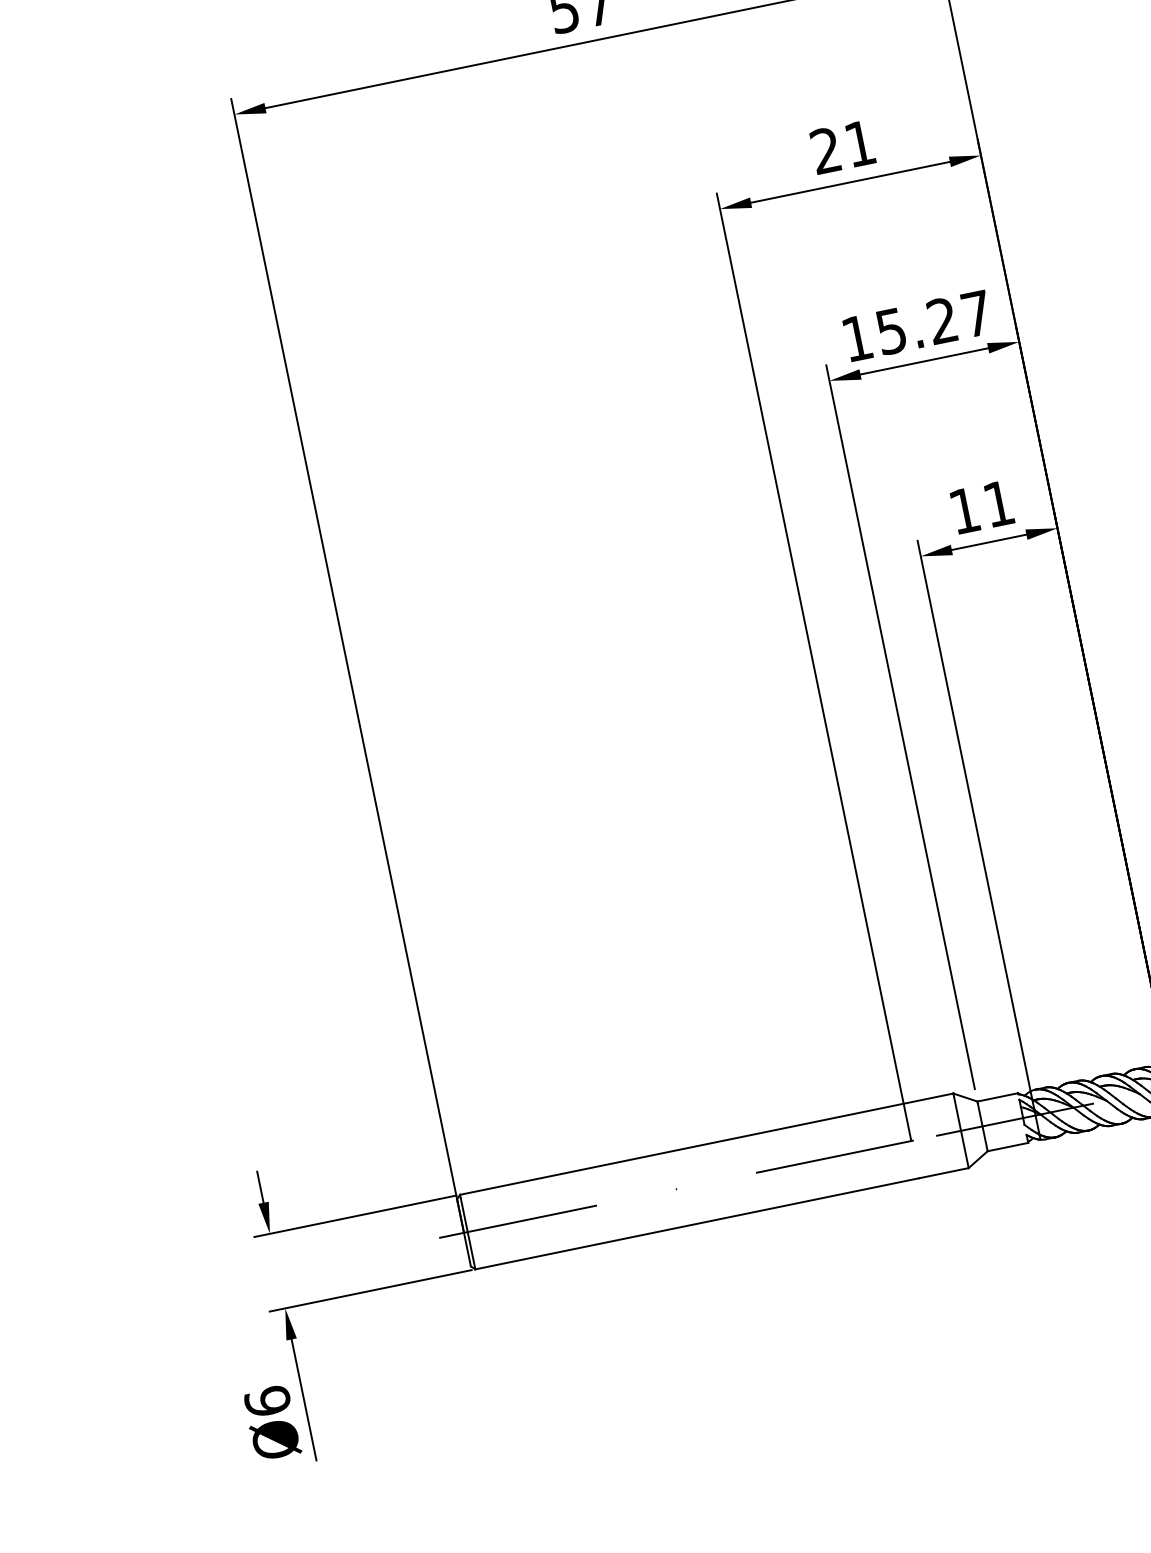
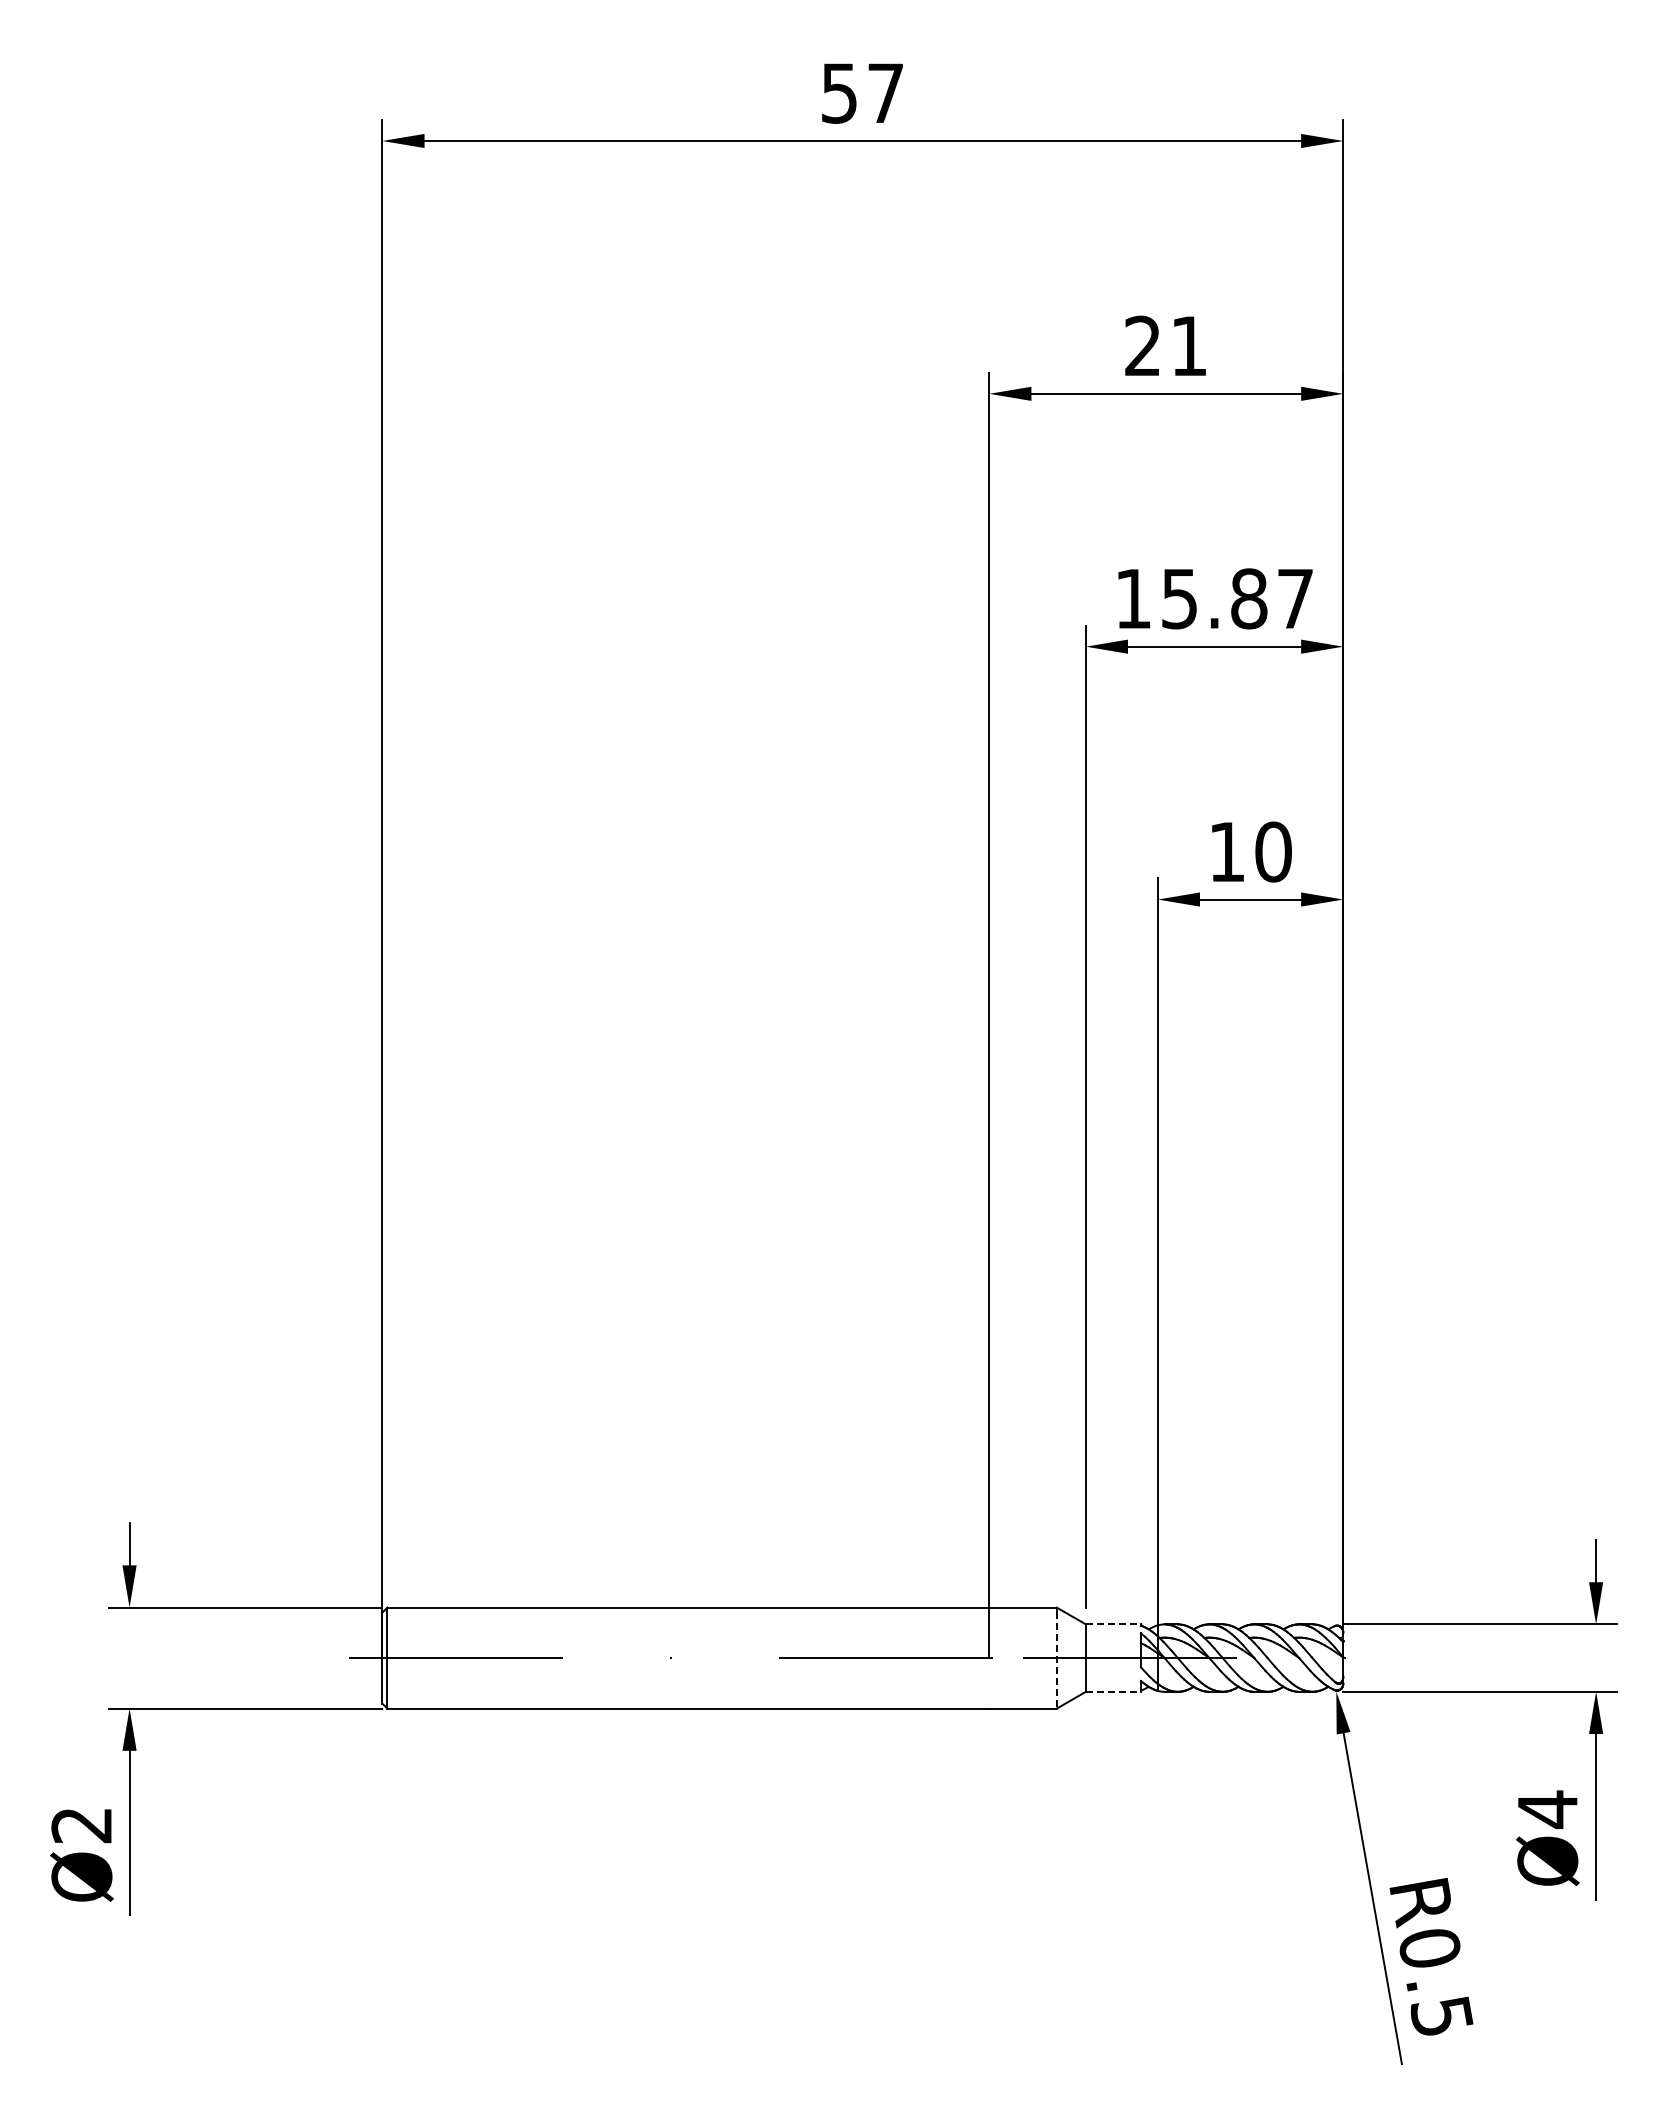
text: (942, 320) -> (1249, 598), 15.27 -> 15.87
text: (998, 503) -> (1273, 851), 11 -> 10
line: (997, 1097) -> (1113, 1624), solid -> dashed
line: (961, 1132) -> (1056, 1660), solid -> dashed
line: (1007, 1146) -> (1113, 1691), solid -> dashed
text: (267, 1401) -> (81, 1824), Ø6 -> Ø2

